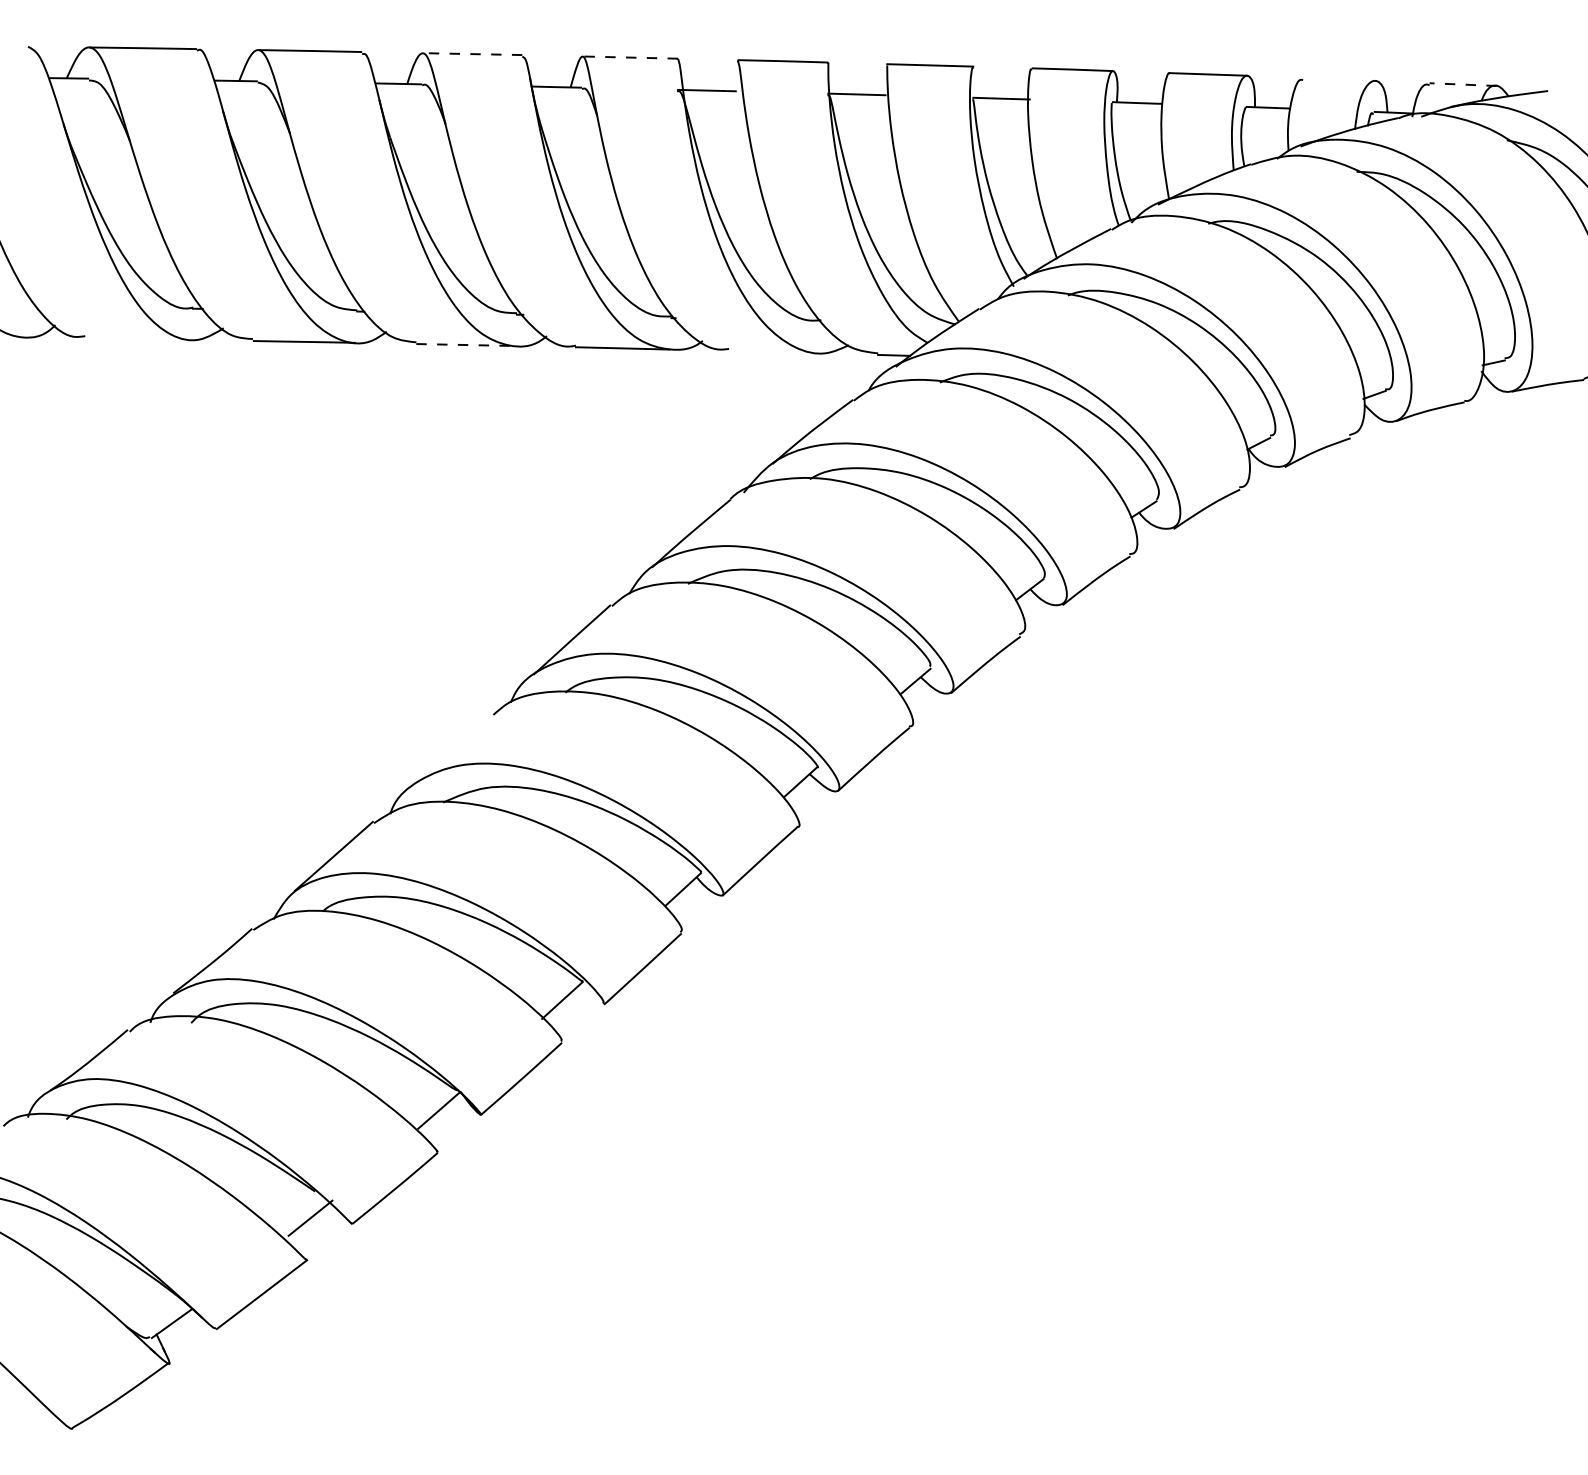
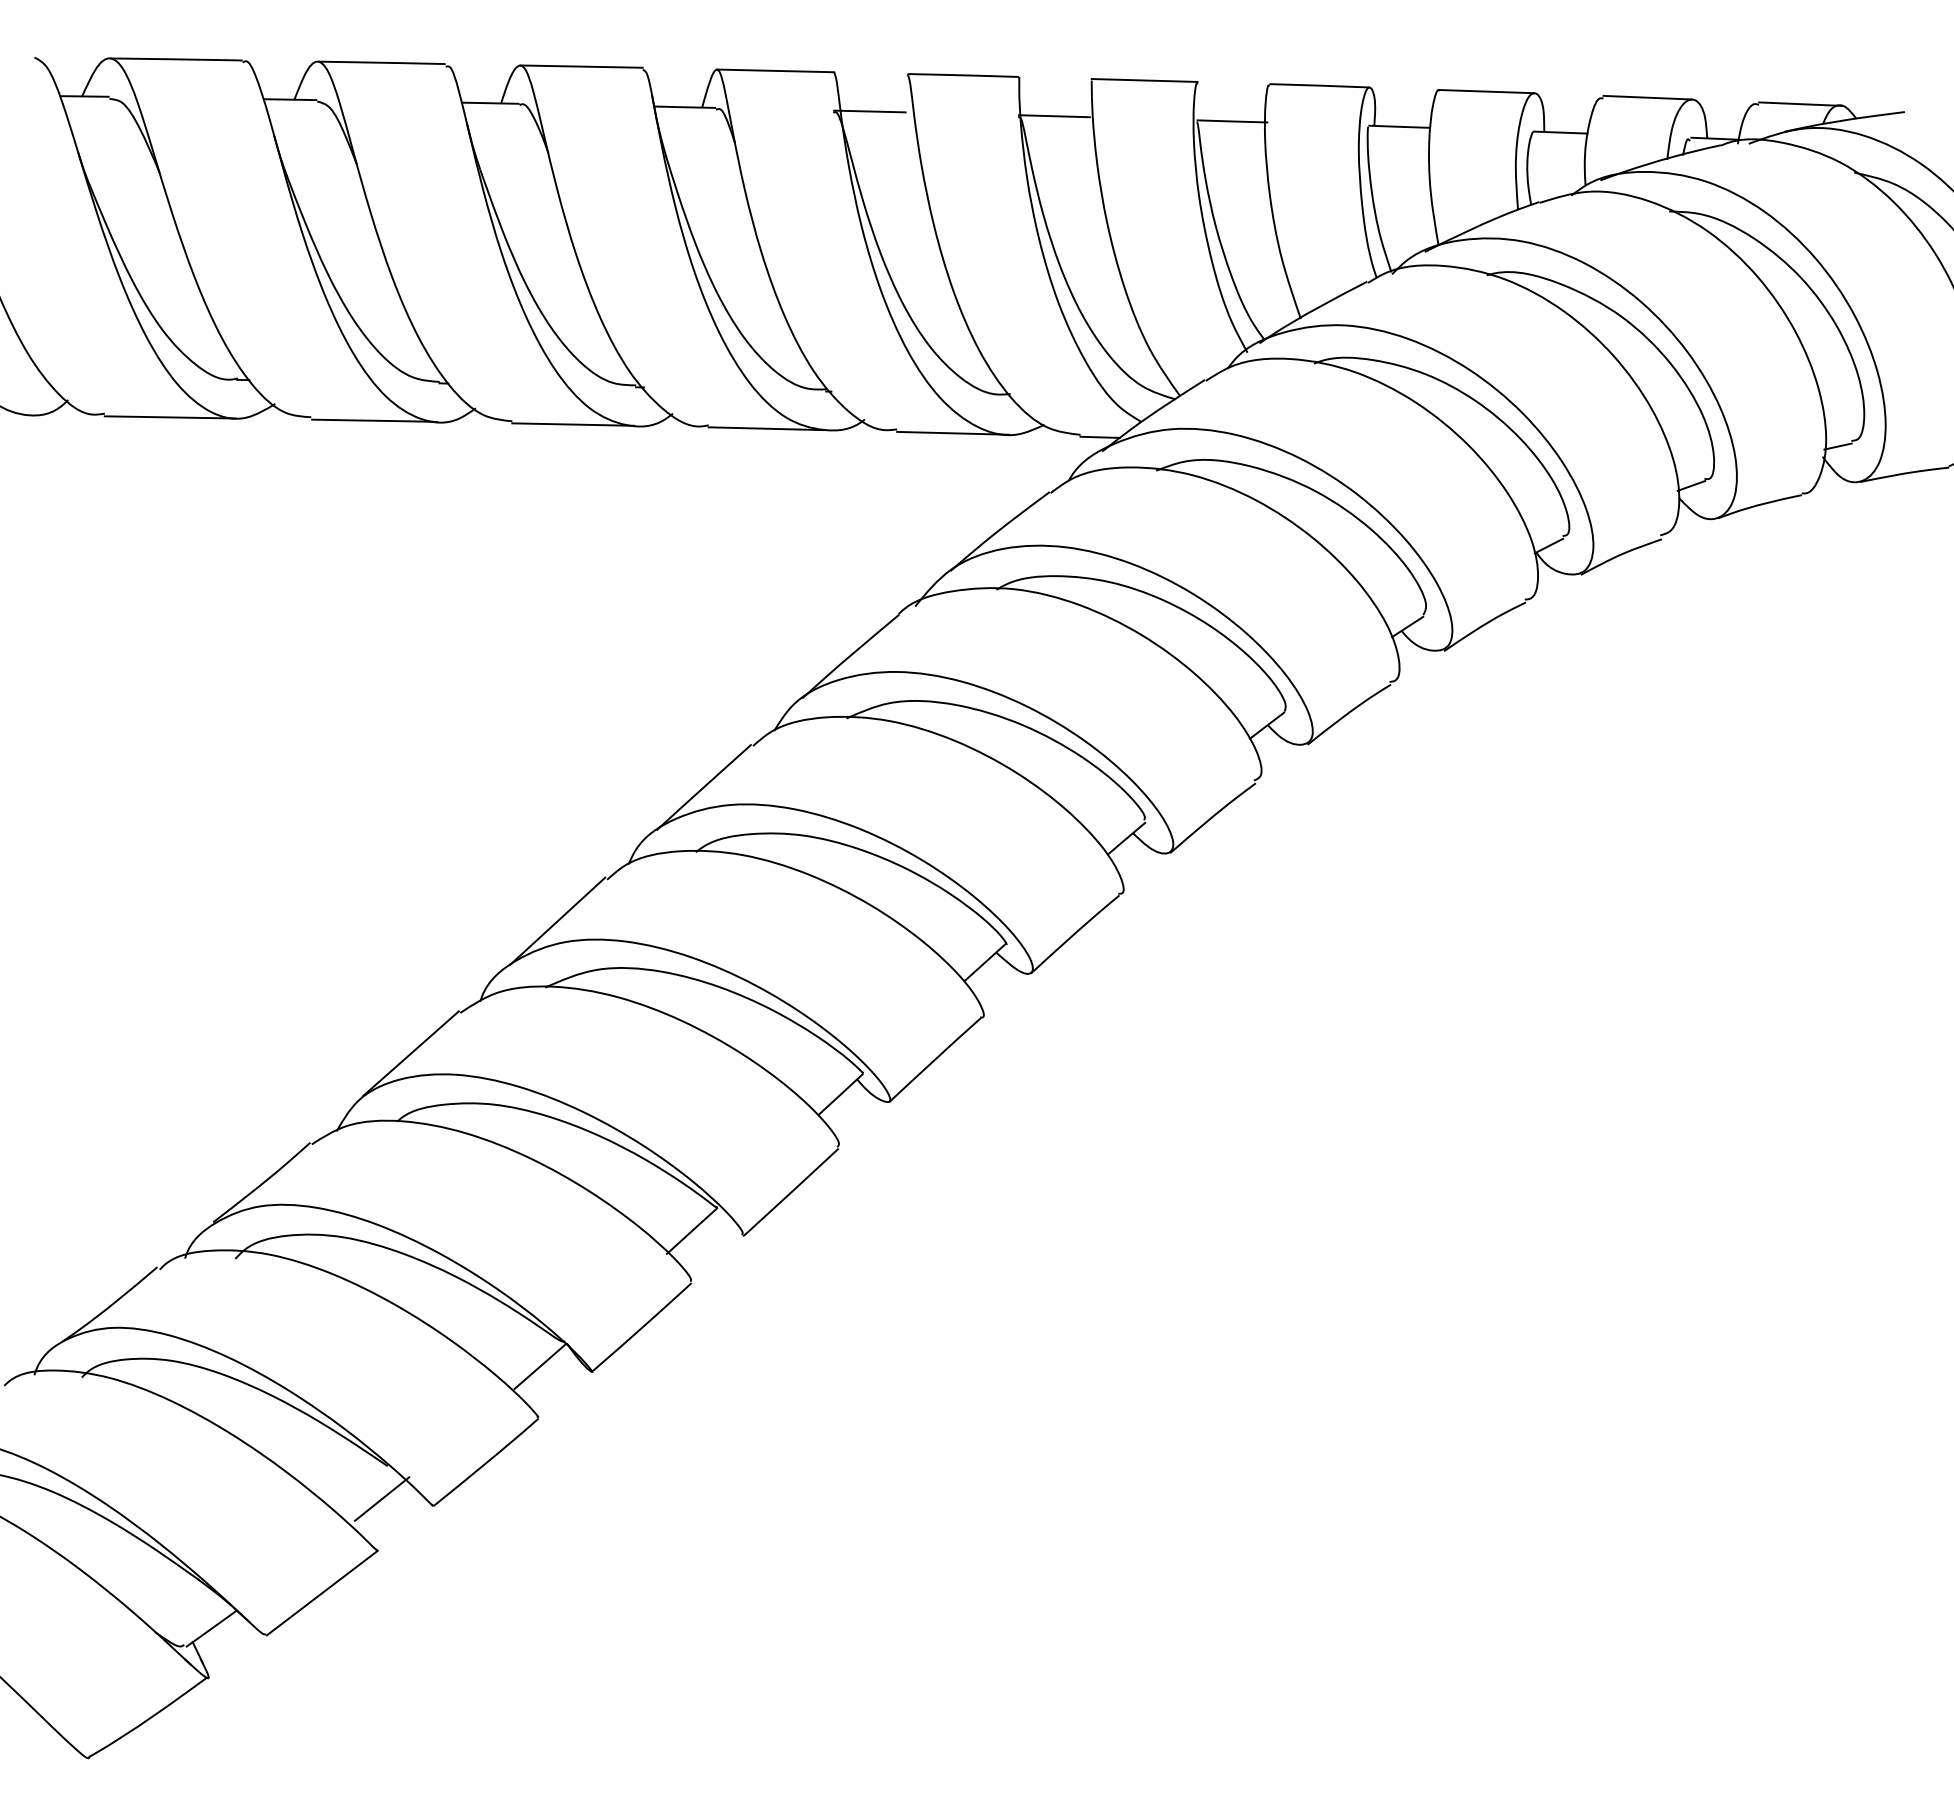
line: (472, 54) -> (581, 66), dashed -> solid
line: (630, 57) -> (775, 70), dashed -> solid
line: (1338, 79) -> (1647, 97), added
line: (1462, 84) -> (1799, 104), dashed -> solid
line: (137, 339) -> (169, 417), added
line: (466, 344) -> (573, 424), dashed -> solid
line: (774, 351) -> (953, 432), added
line: (453, 748) -> (557, 920), added

